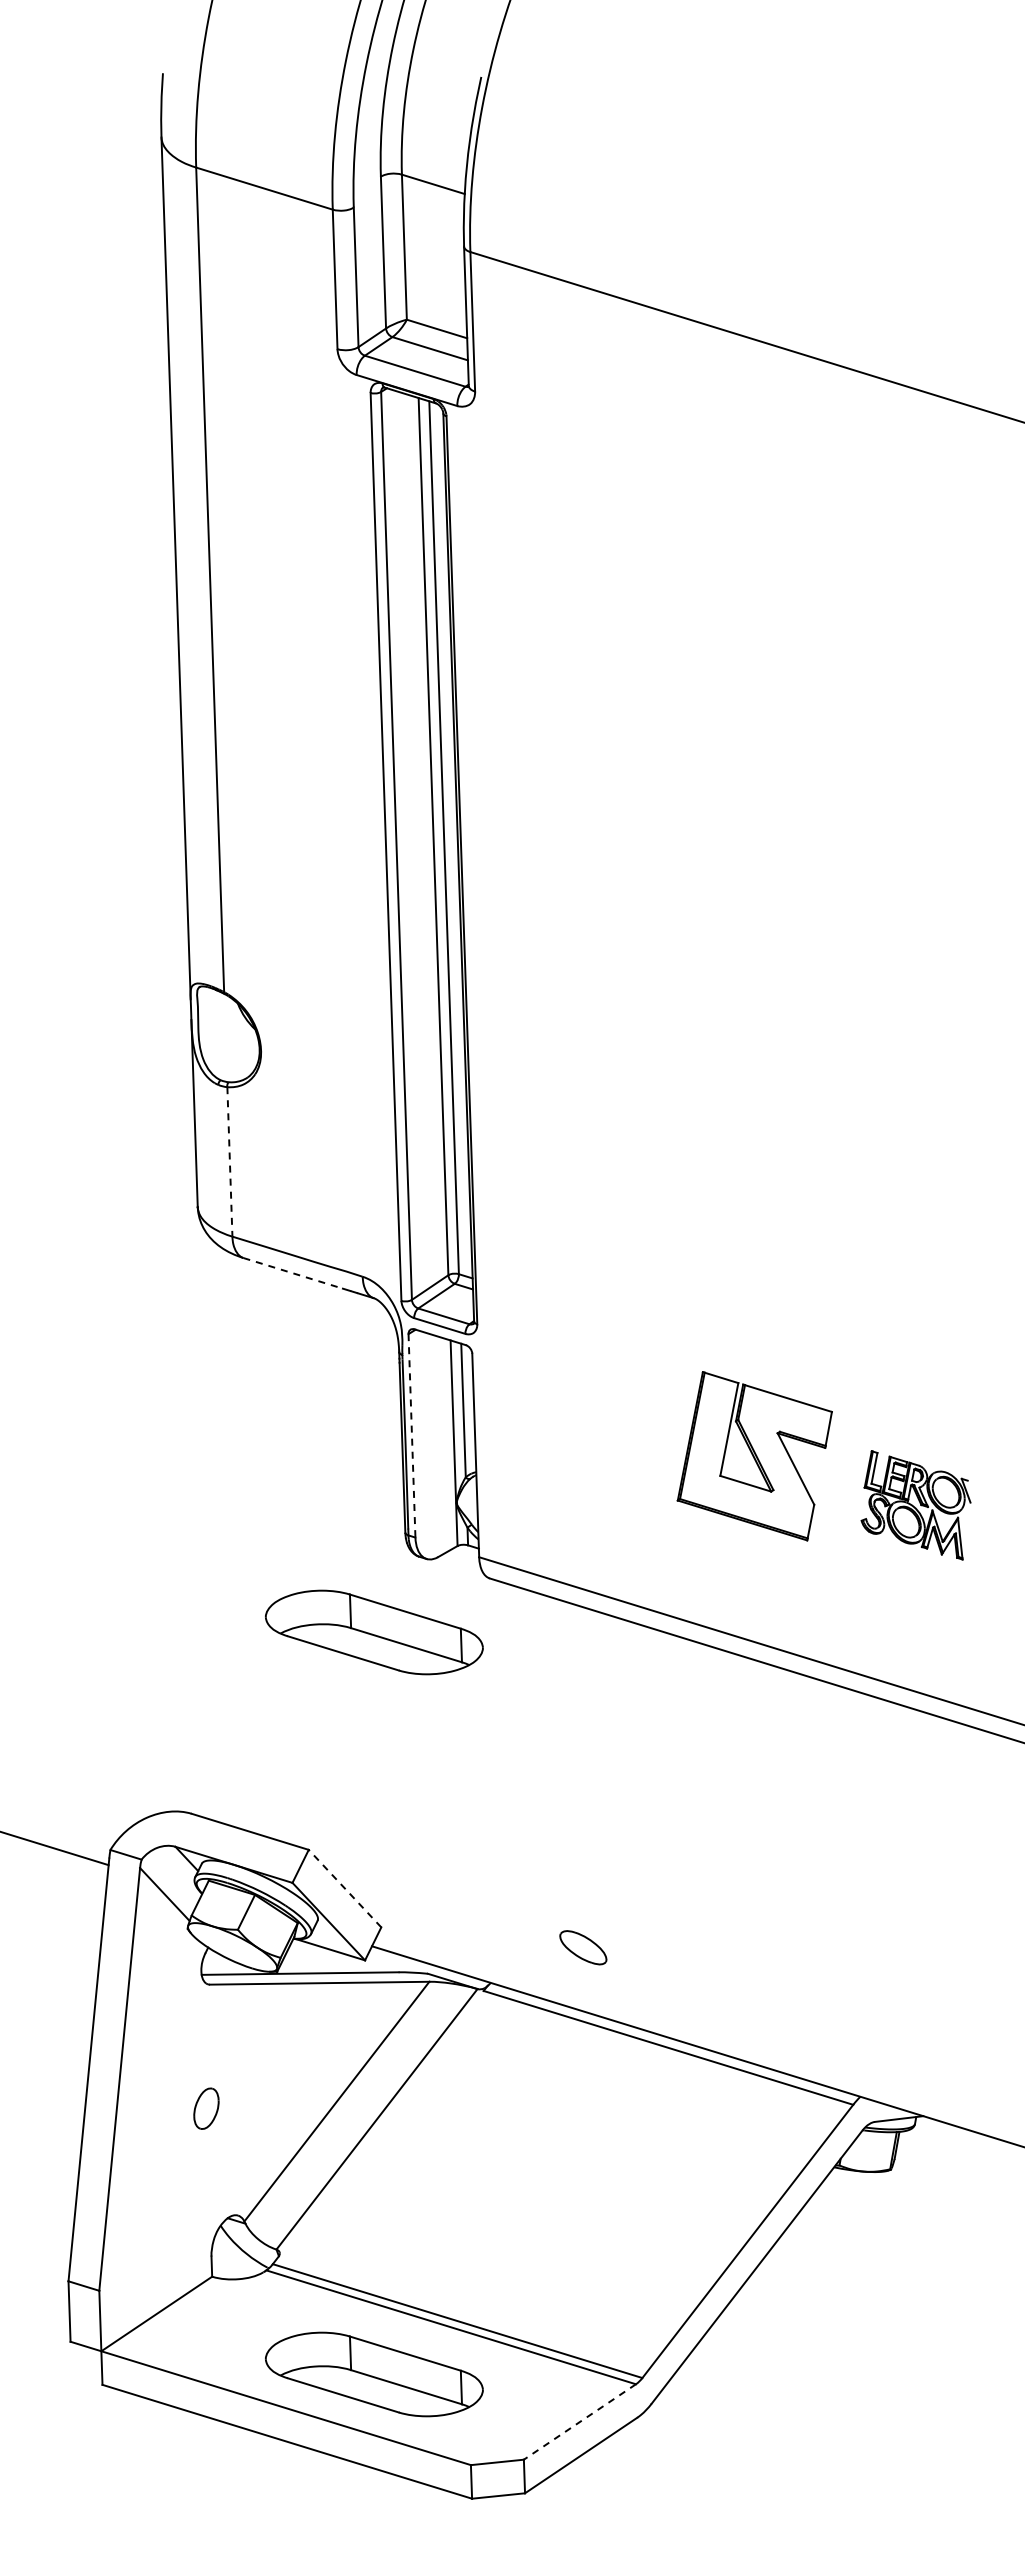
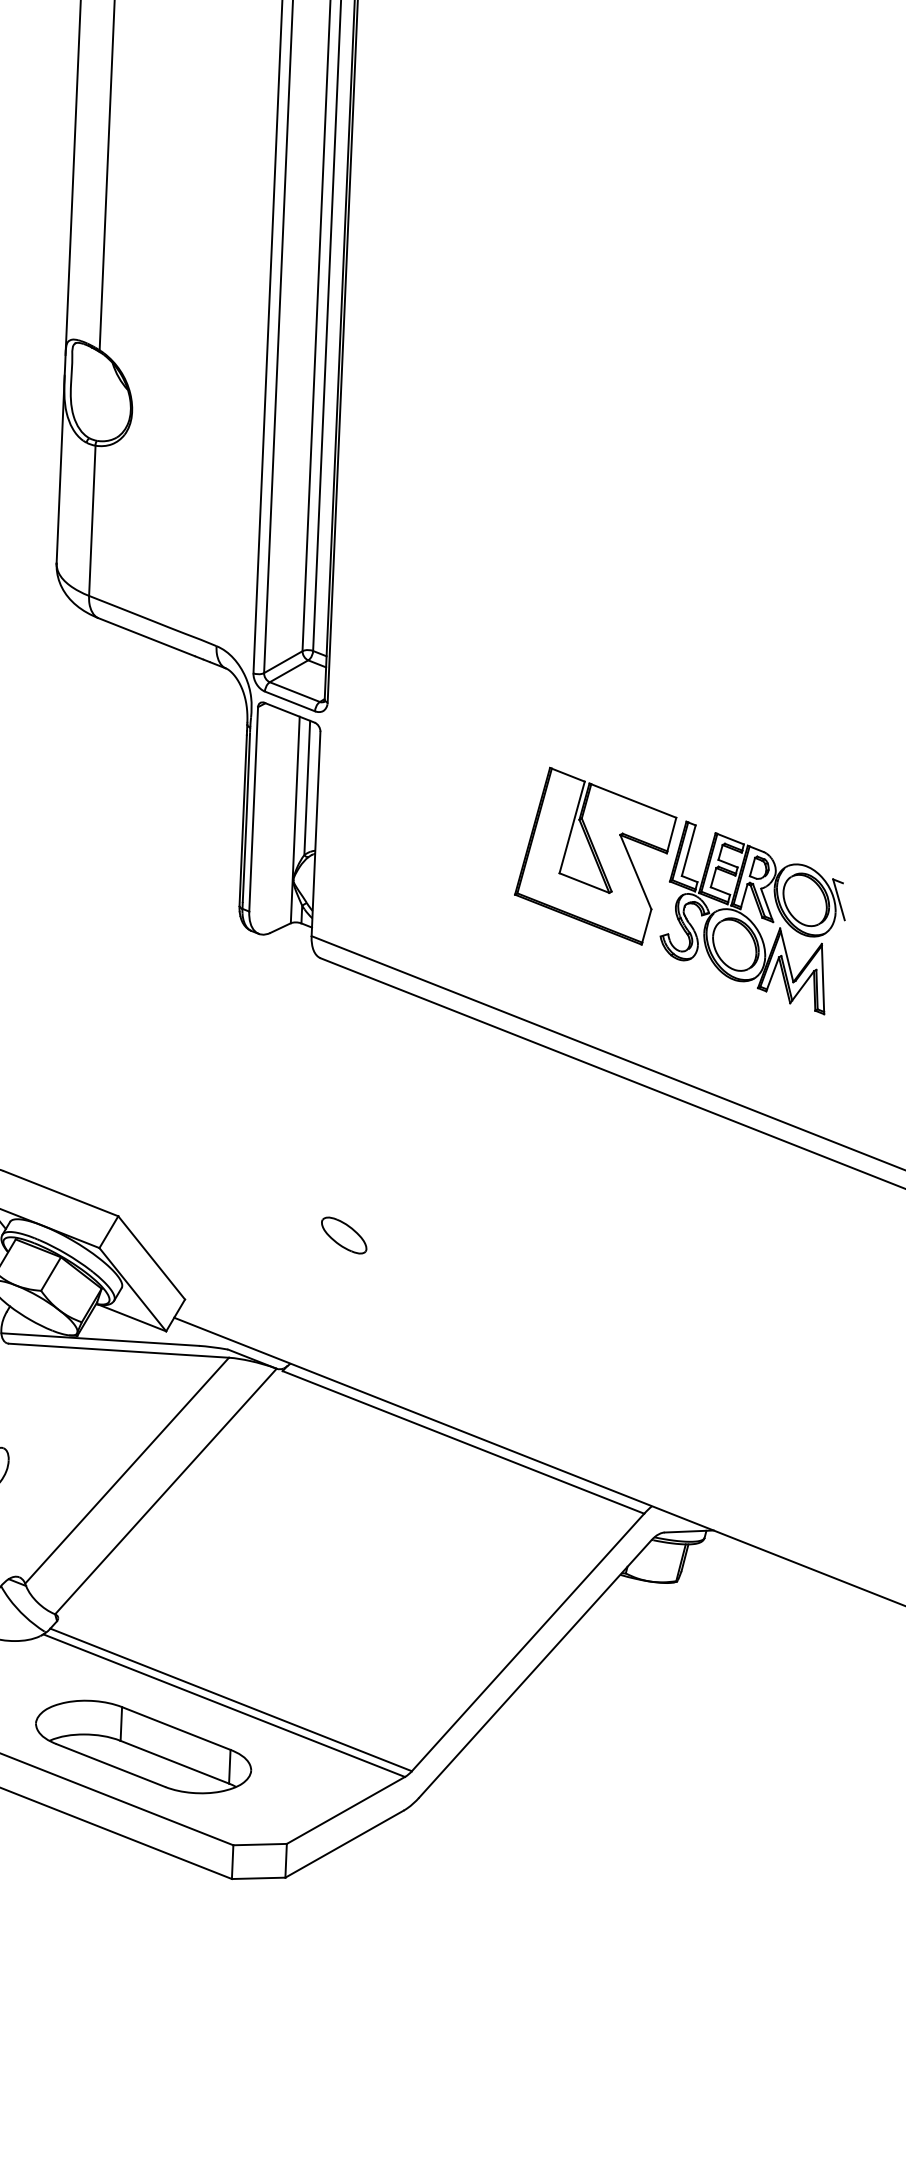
line: (229, 1161) -> (91, 520), dashed -> solid
line: (292, 1273) -> (146, 637), dashed -> solid
line: (411, 1435) -> (253, 808), dashed -> solid
part: (915, 1505) -> (752, 917), size x1.67
part: (374, 1632) -> (200, 1003), removed
line: (344, 1888) -> (151, 1257), dashed -> solid
part: (583, 1947) -> (344, 1235), moved
line: (579, 2421) -> (345, 1809), dashed -> solid

